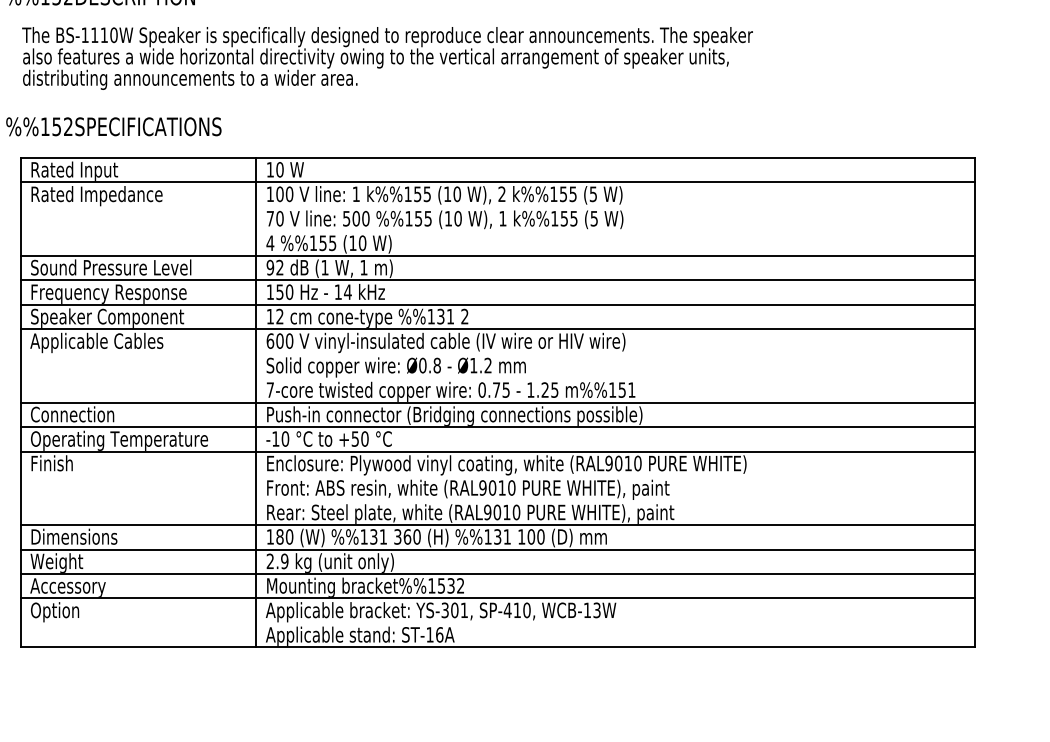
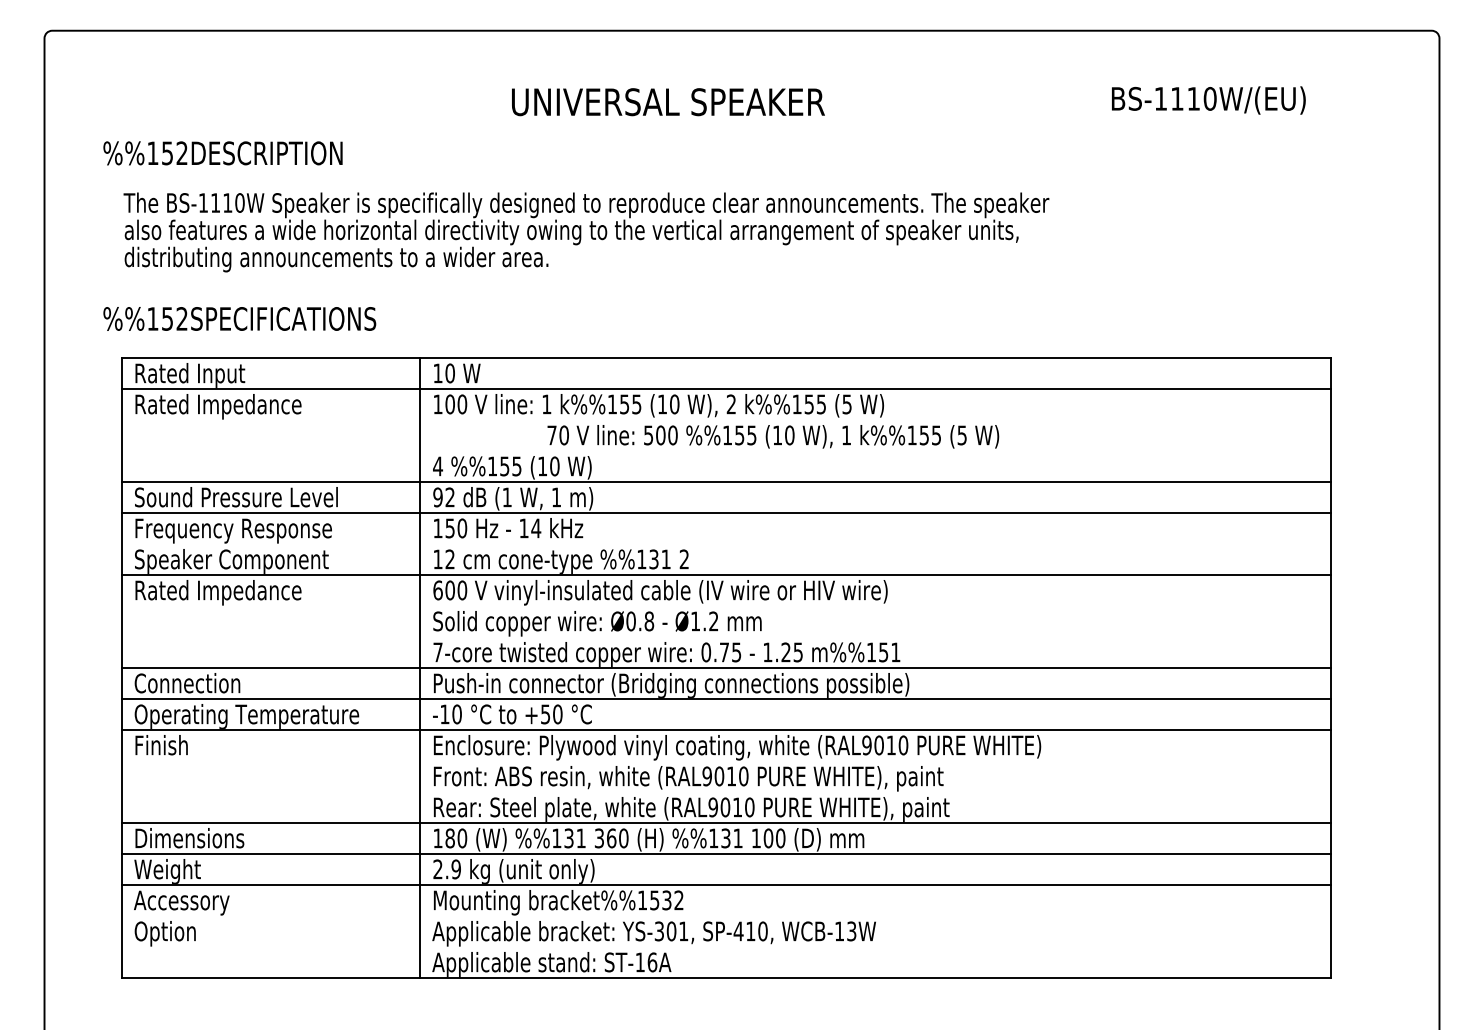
text: (445, 219) -> (773, 436), moved
line: (498, 304) -> (726, 544), removed
text: (97, 342) -> (218, 592), Applicable Cables -> Rated Impedance
line: (498, 598) -> (726, 916), removed

